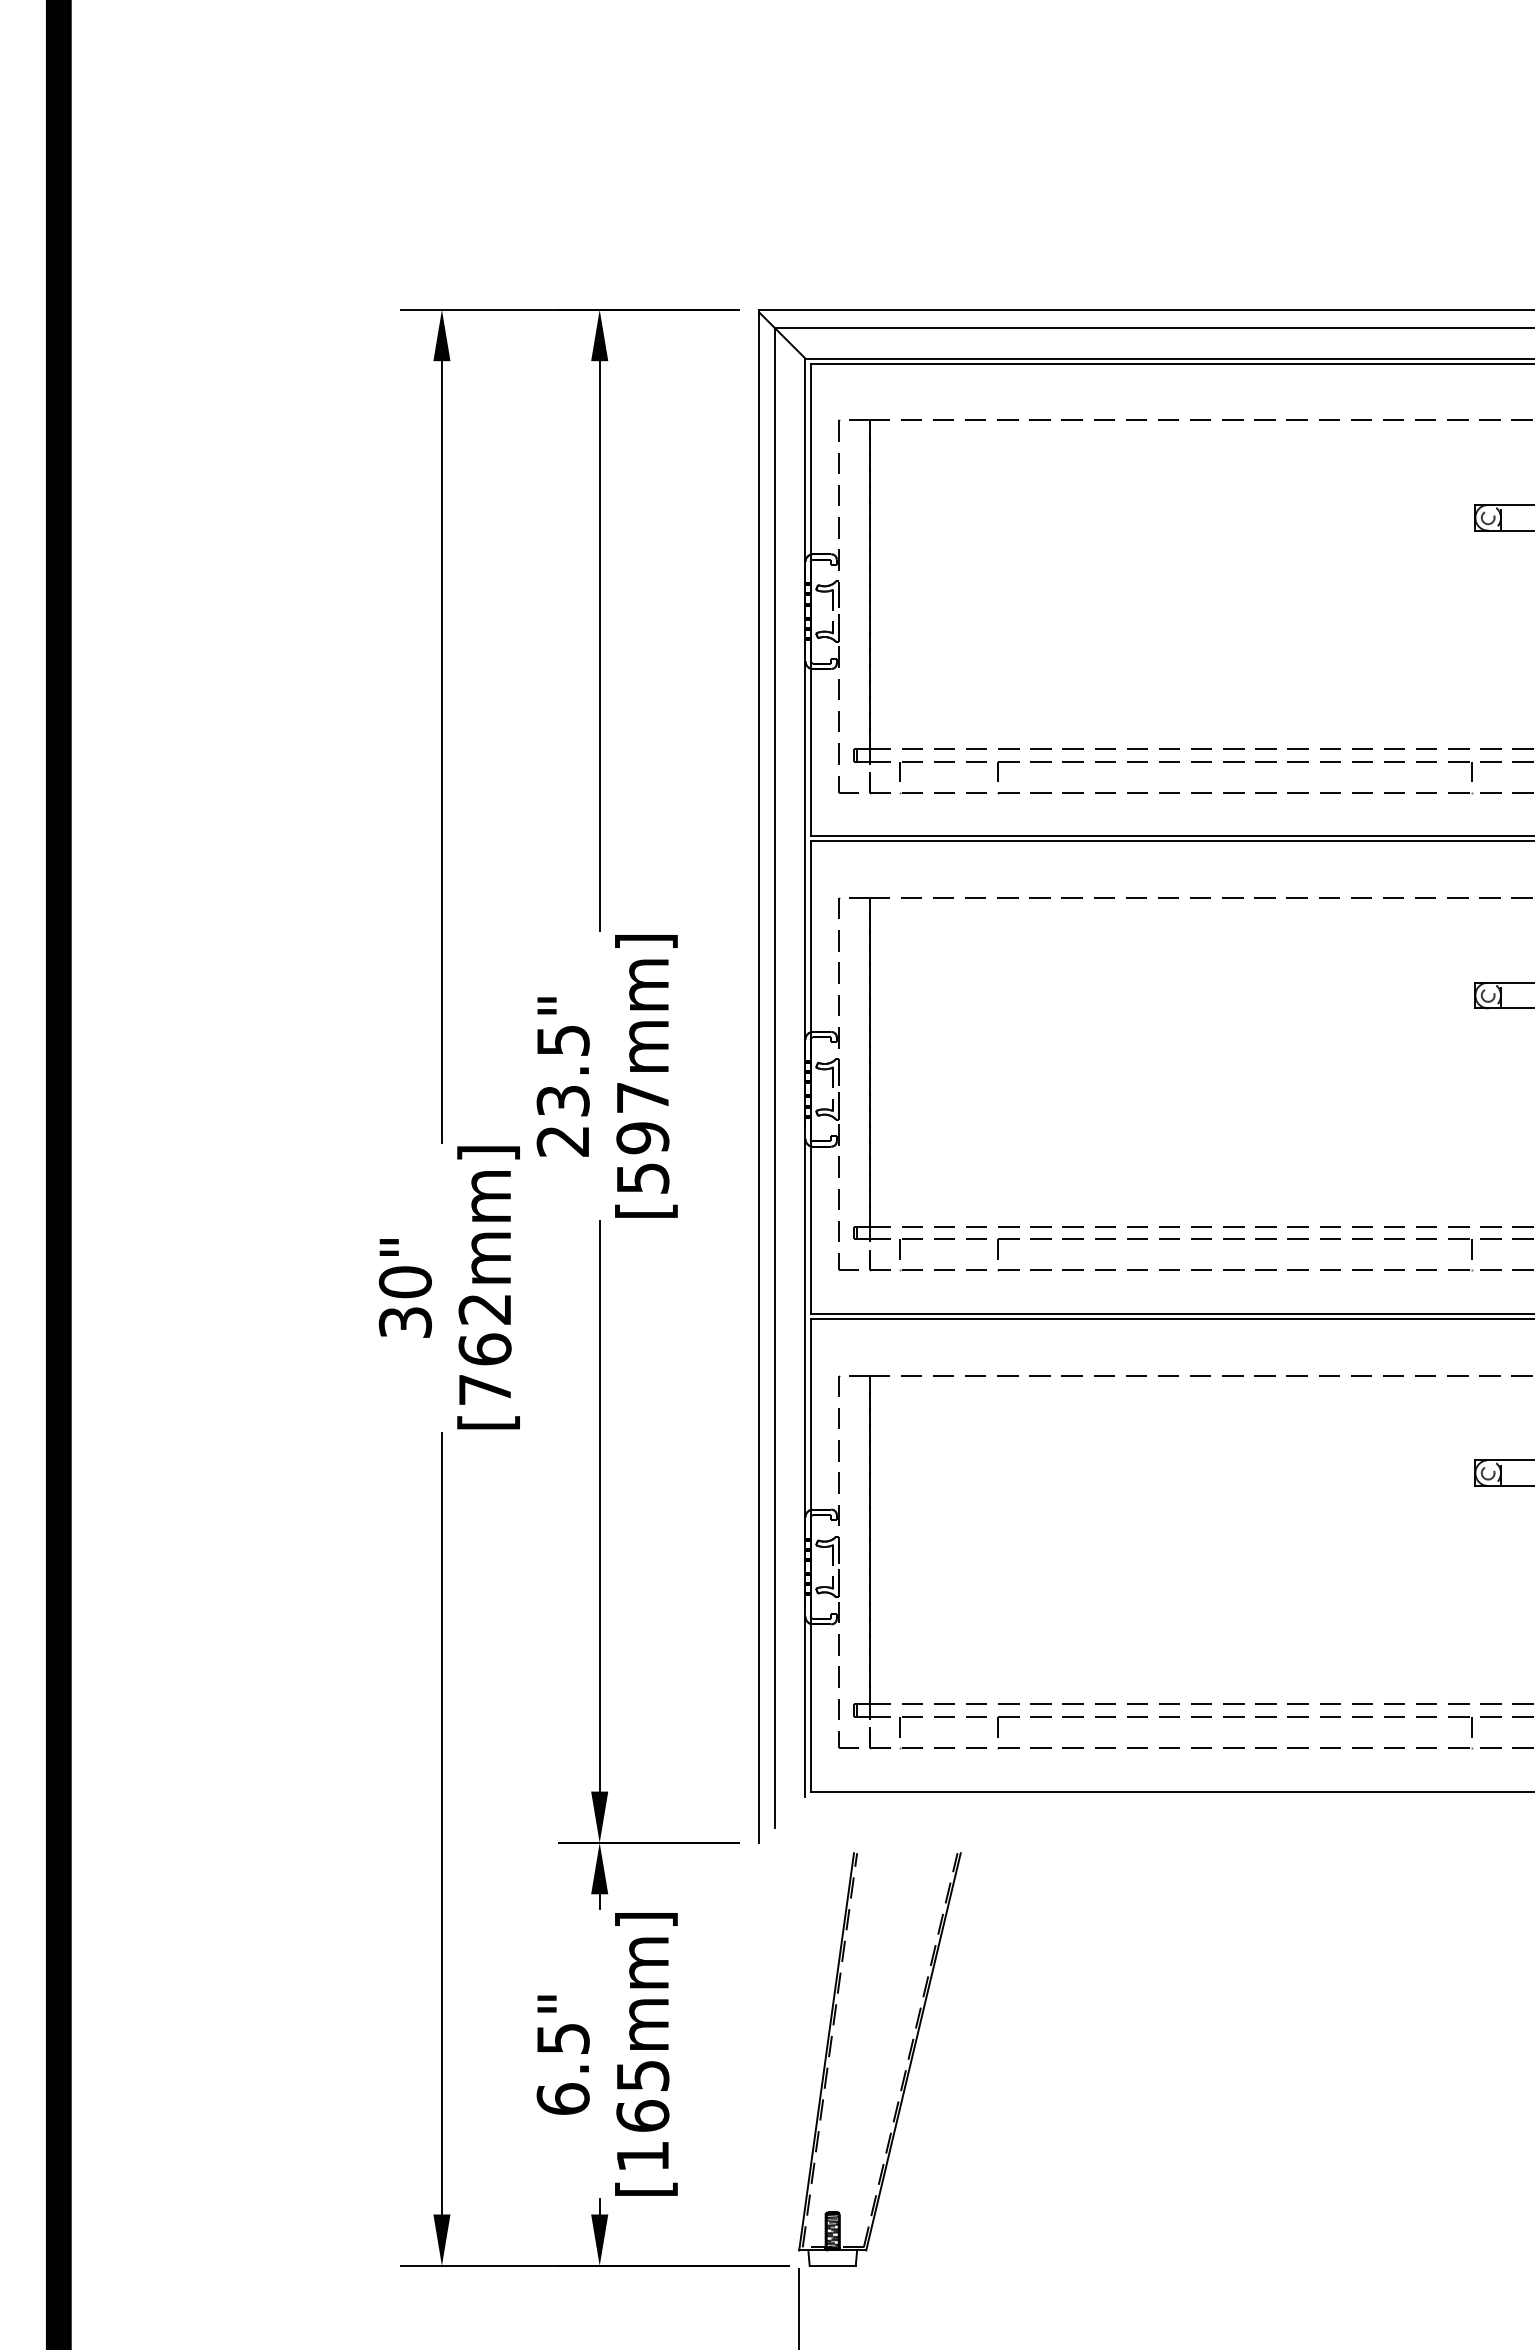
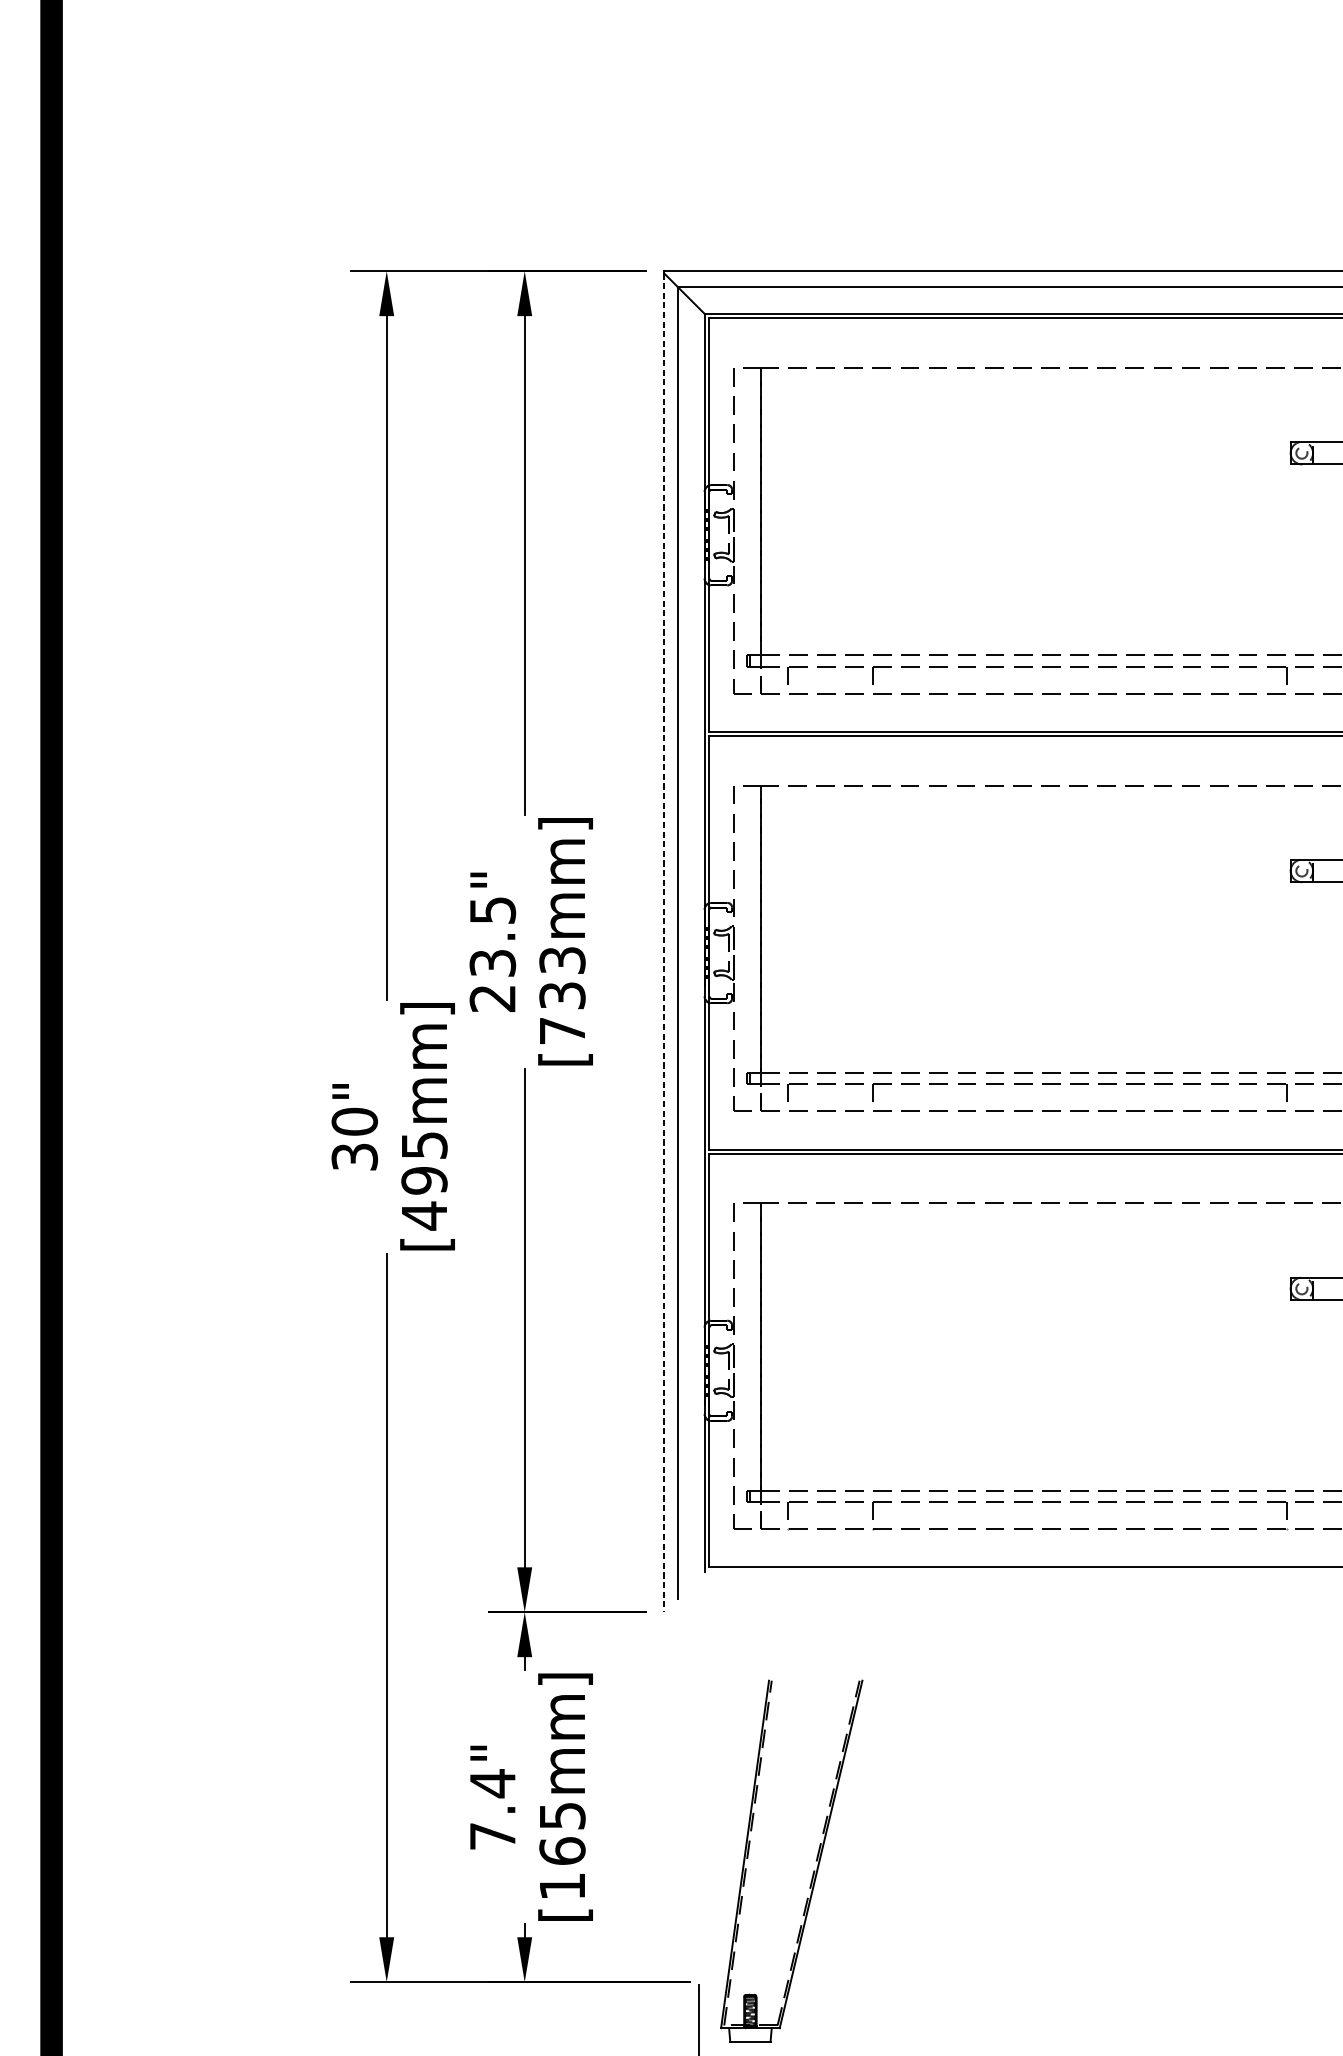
line: (759, 1078) -> (664, 943), solid -> dashed
text: (642, 1137) -> (562, 995), [597mm] -> [733mm]
text: (484, 1350) -> (423, 1181), [762mm] -> [495mm]
text: (562, 2068) -> (492, 1809), 6.5" -> 7.4"
part: (904, 2071) -> (813, 1871), moved

